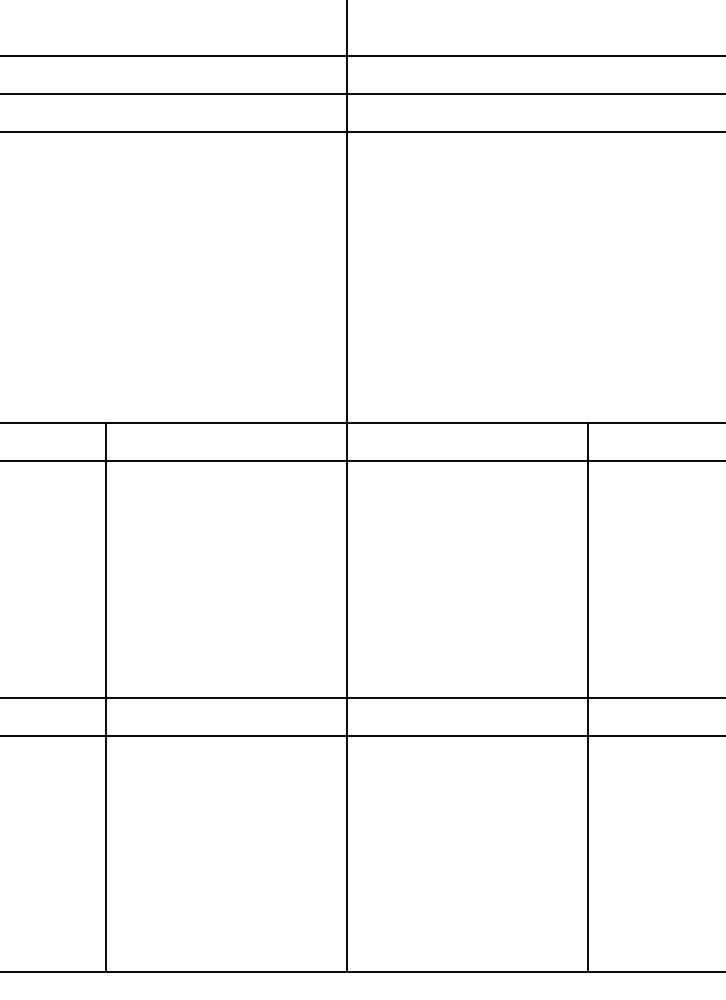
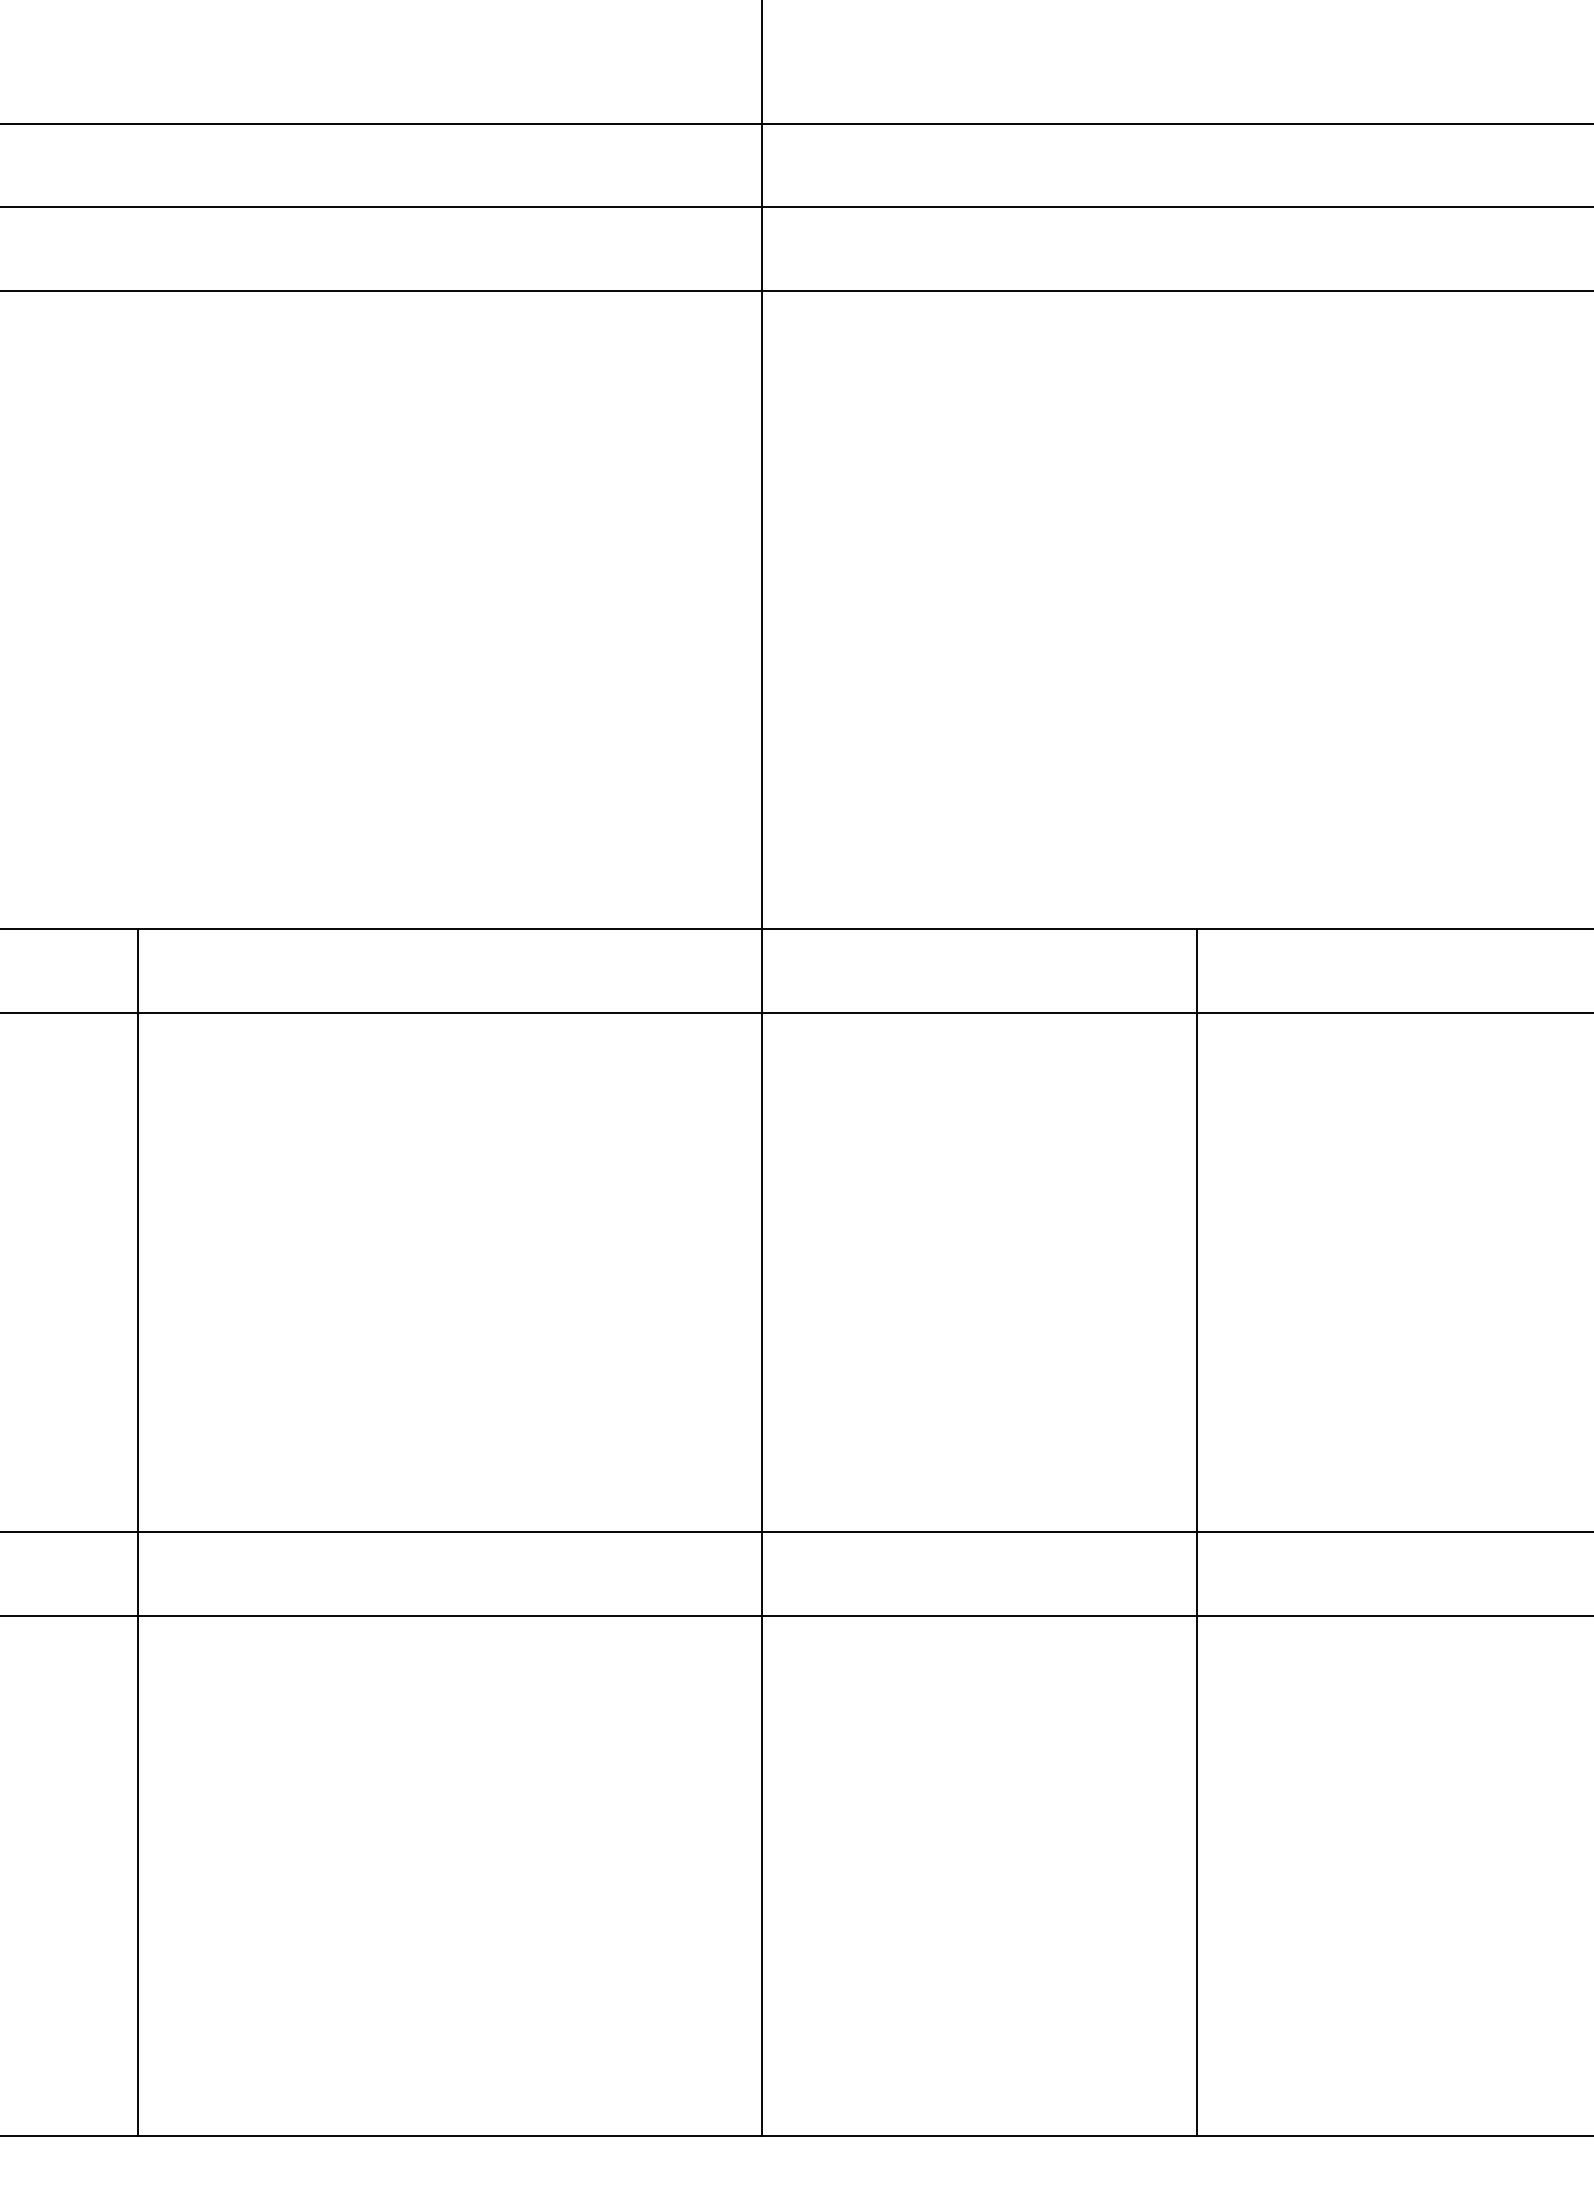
line: (106, 697) -> (139, 1531), moved
line: (588, 697) -> (1197, 1531), moved

